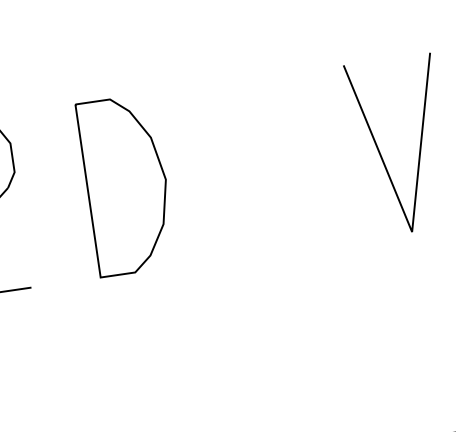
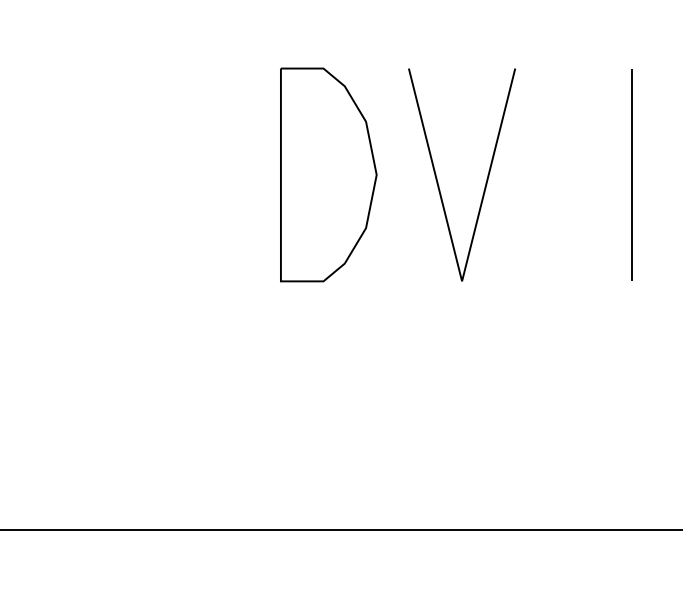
part: (126, 184) -> (328, 174), moved

